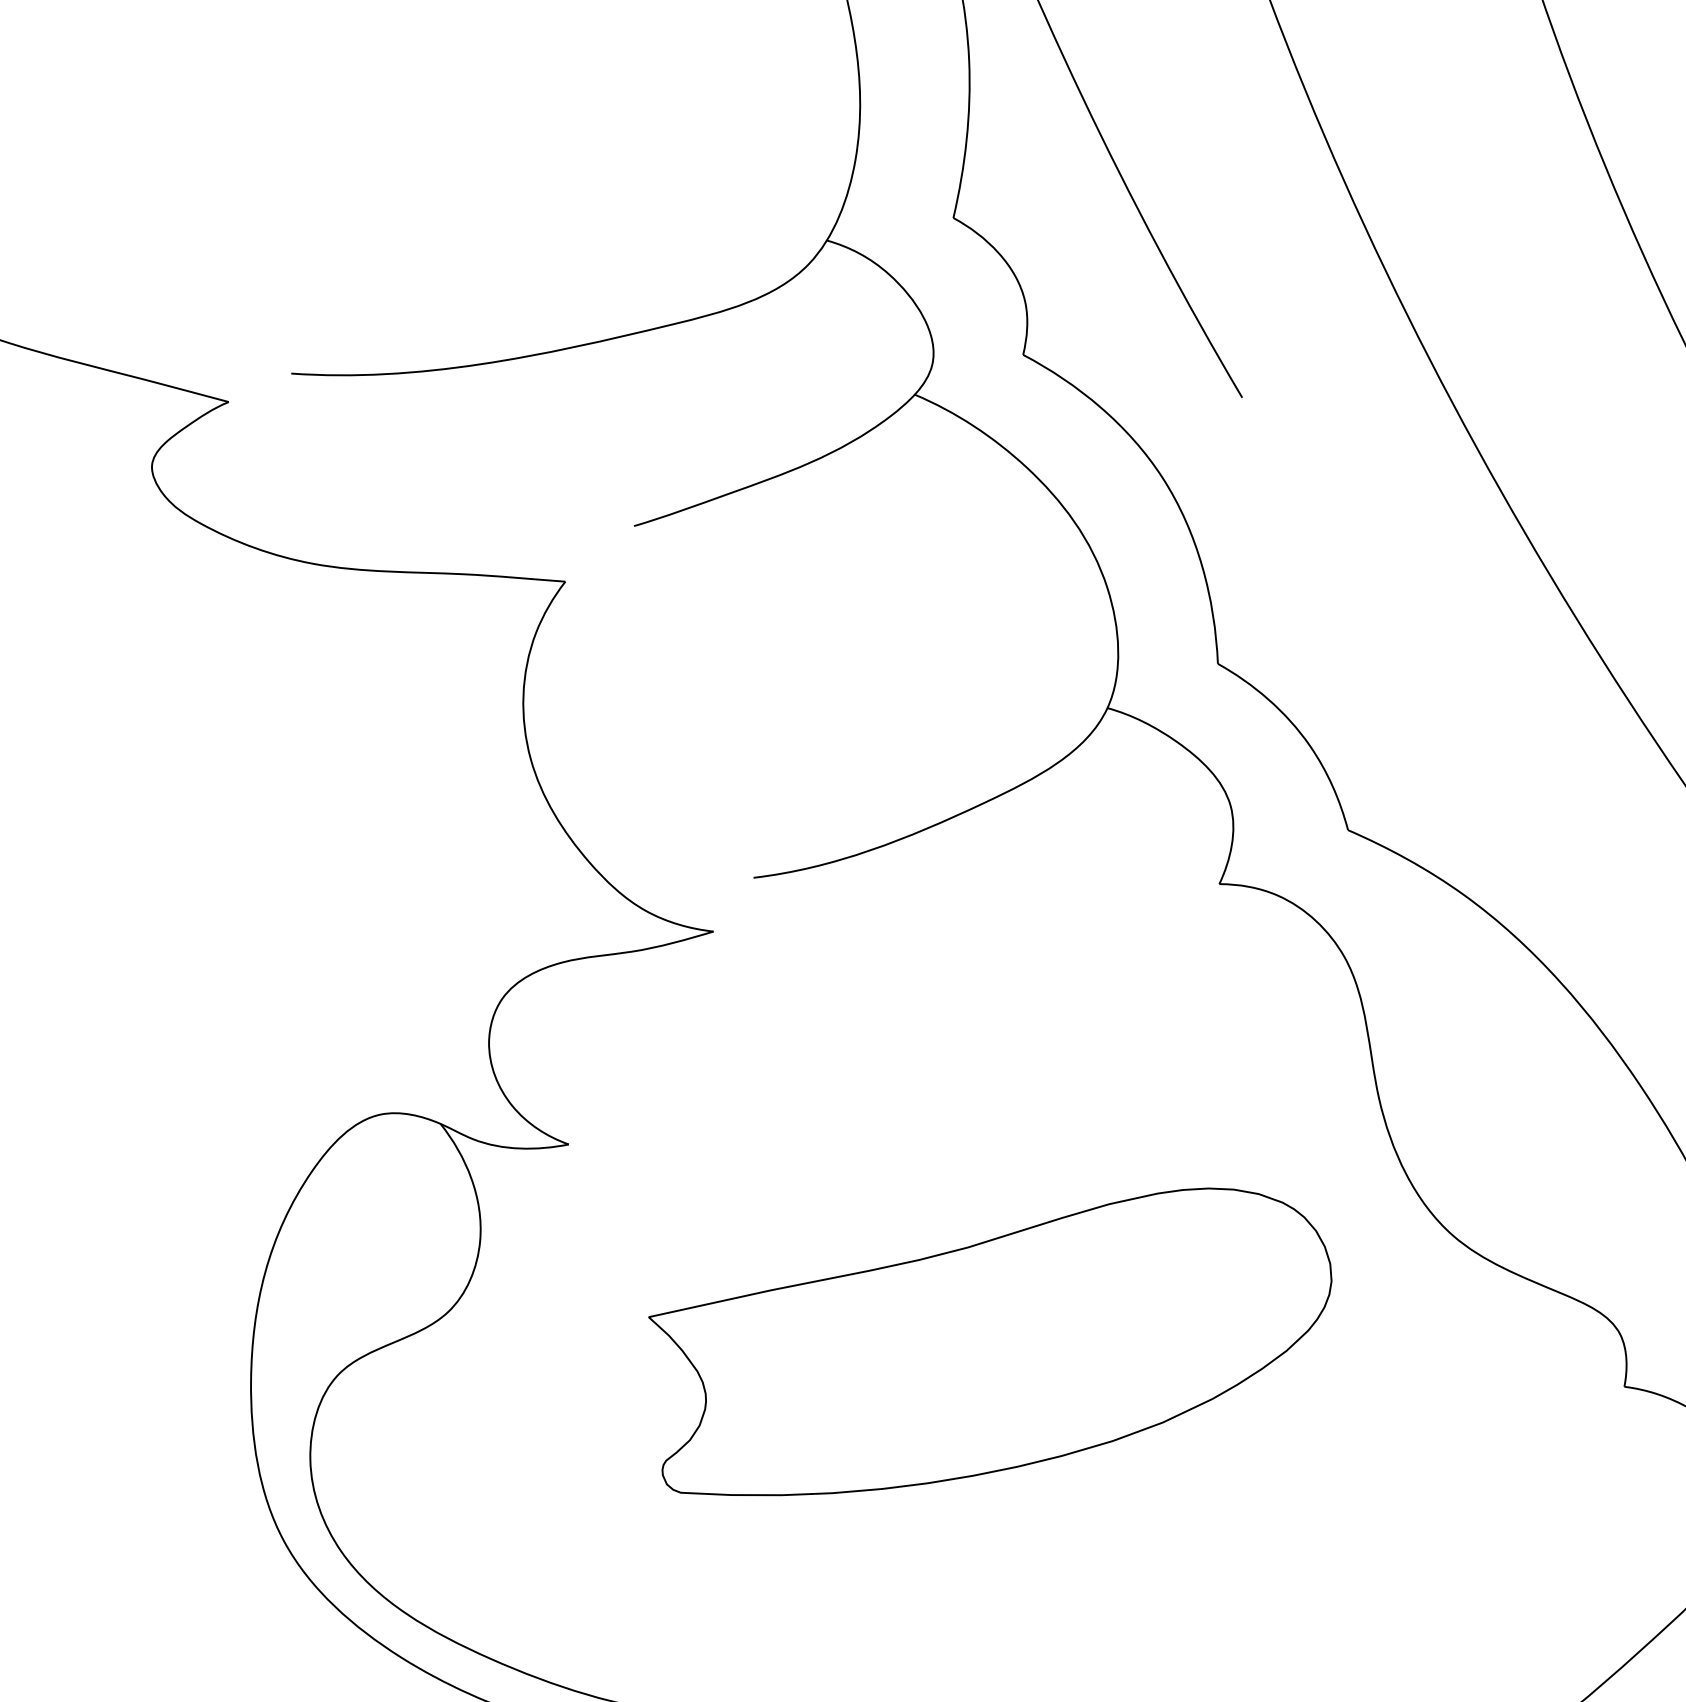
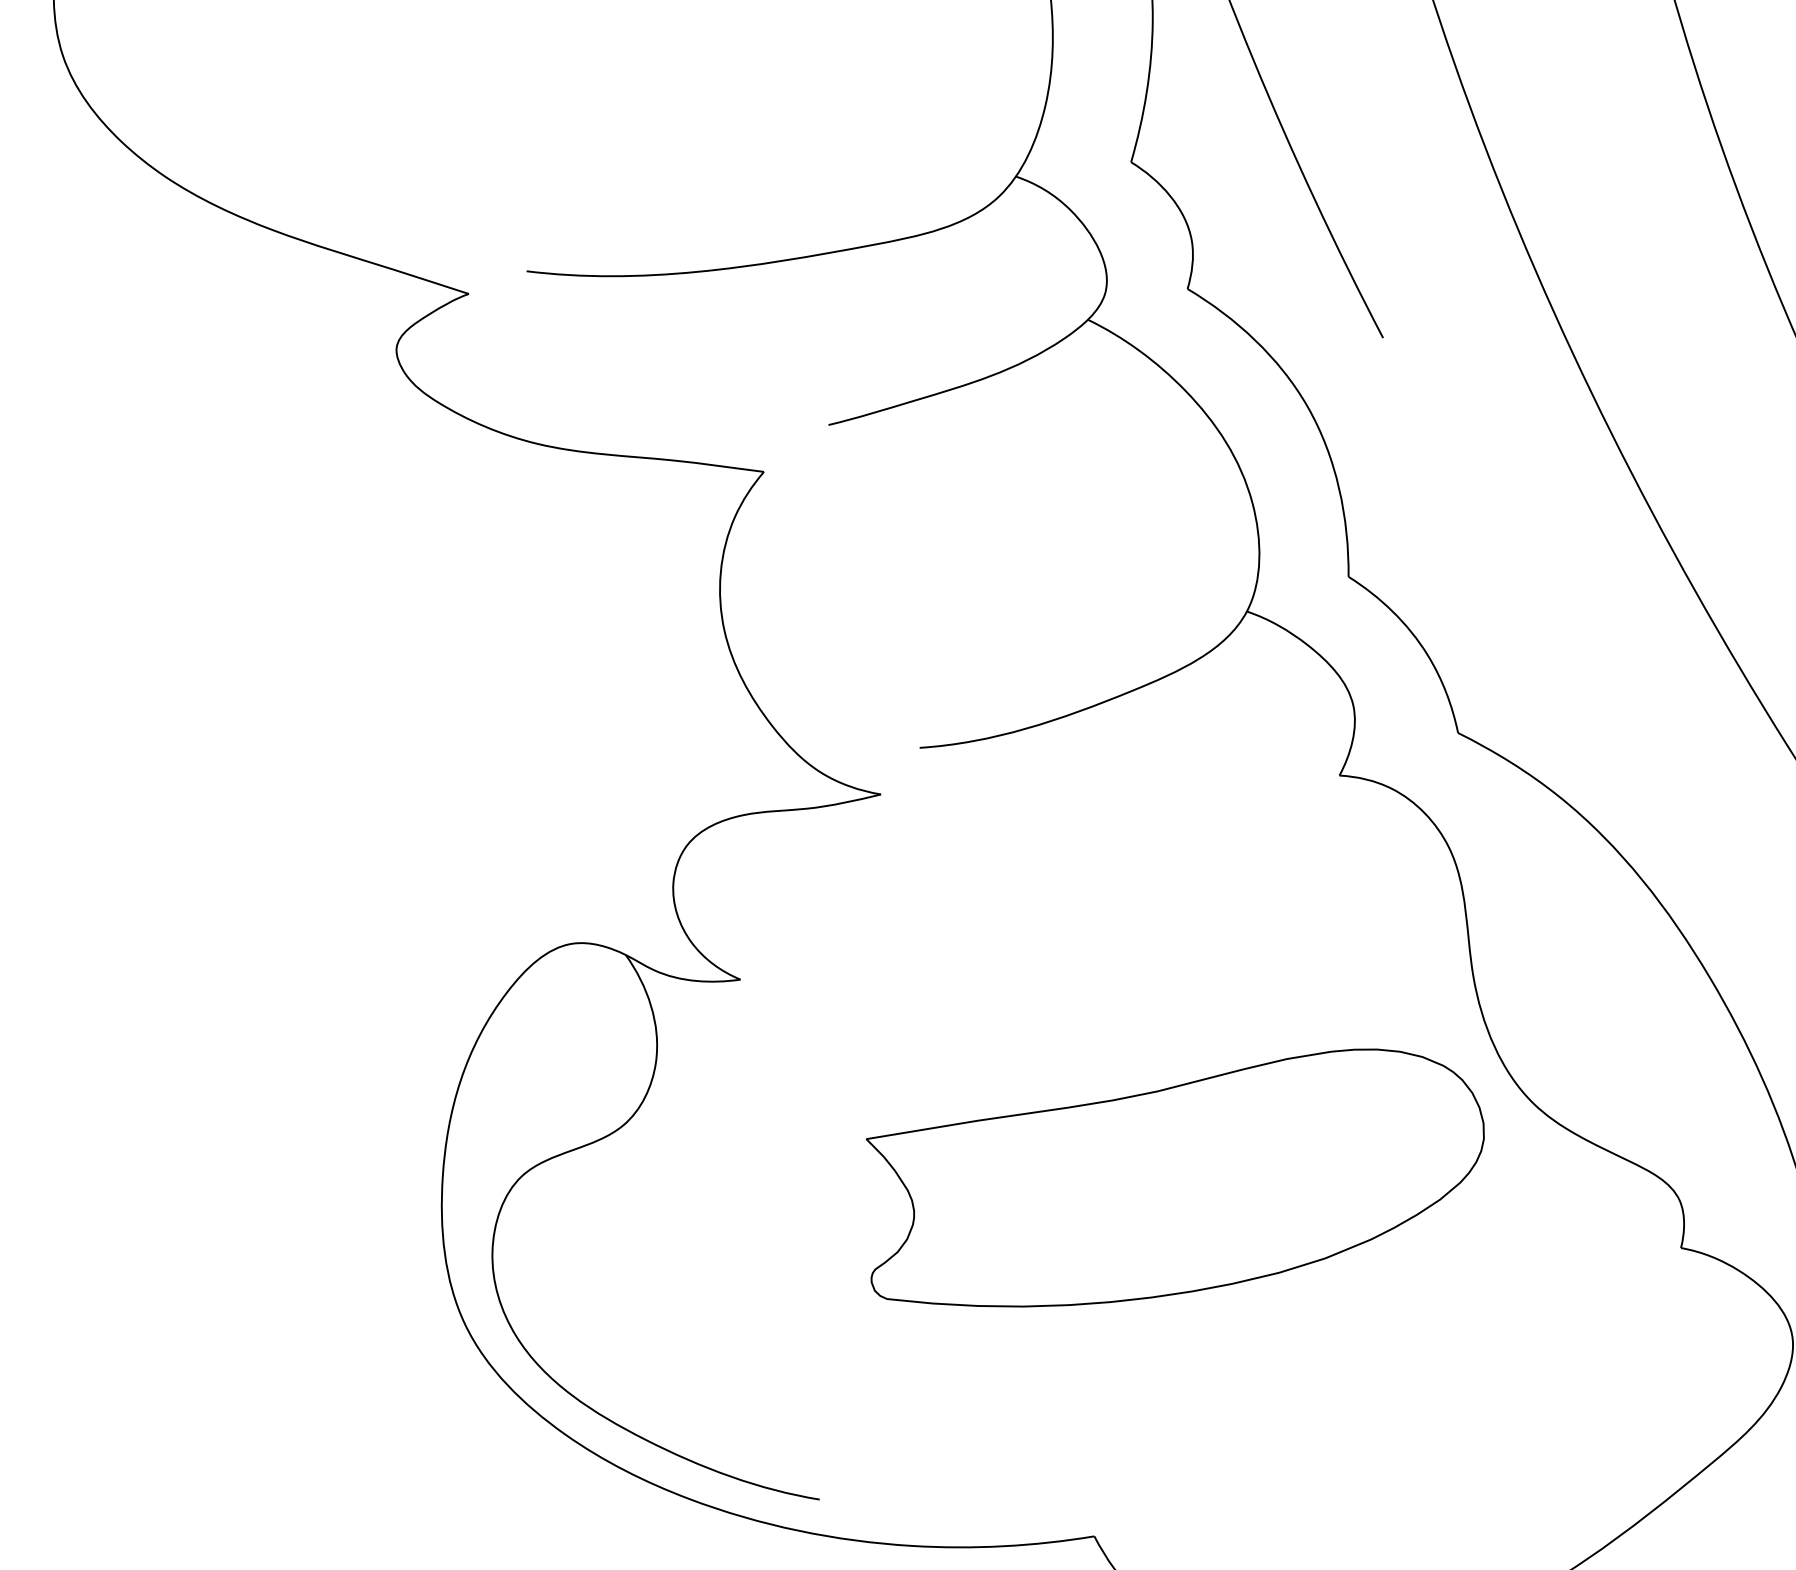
part: (991, 1341) -> (1174, 1177), moved

